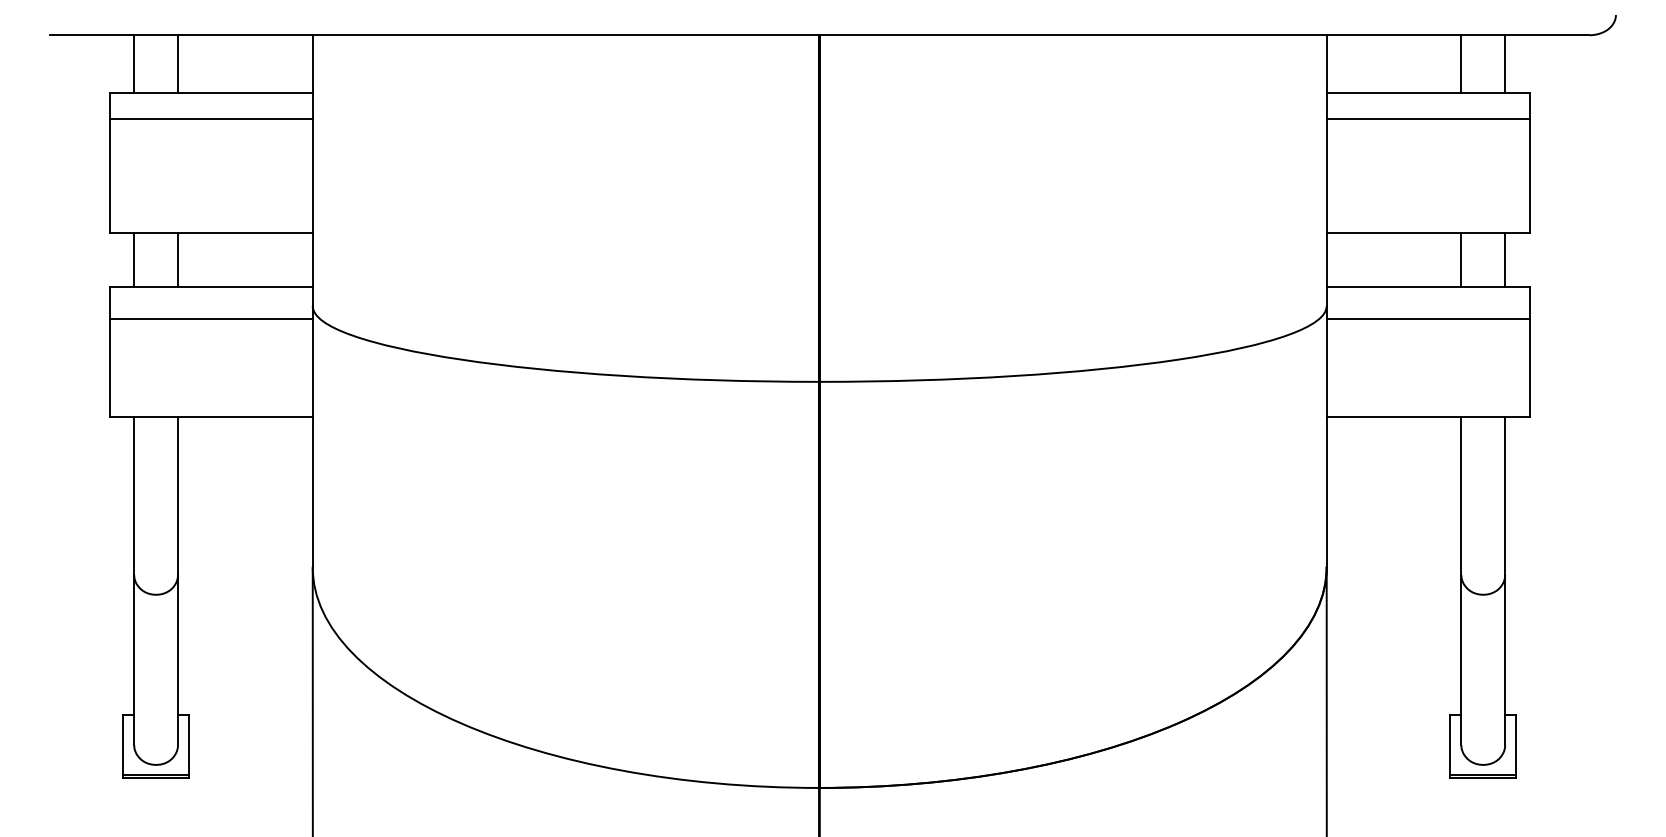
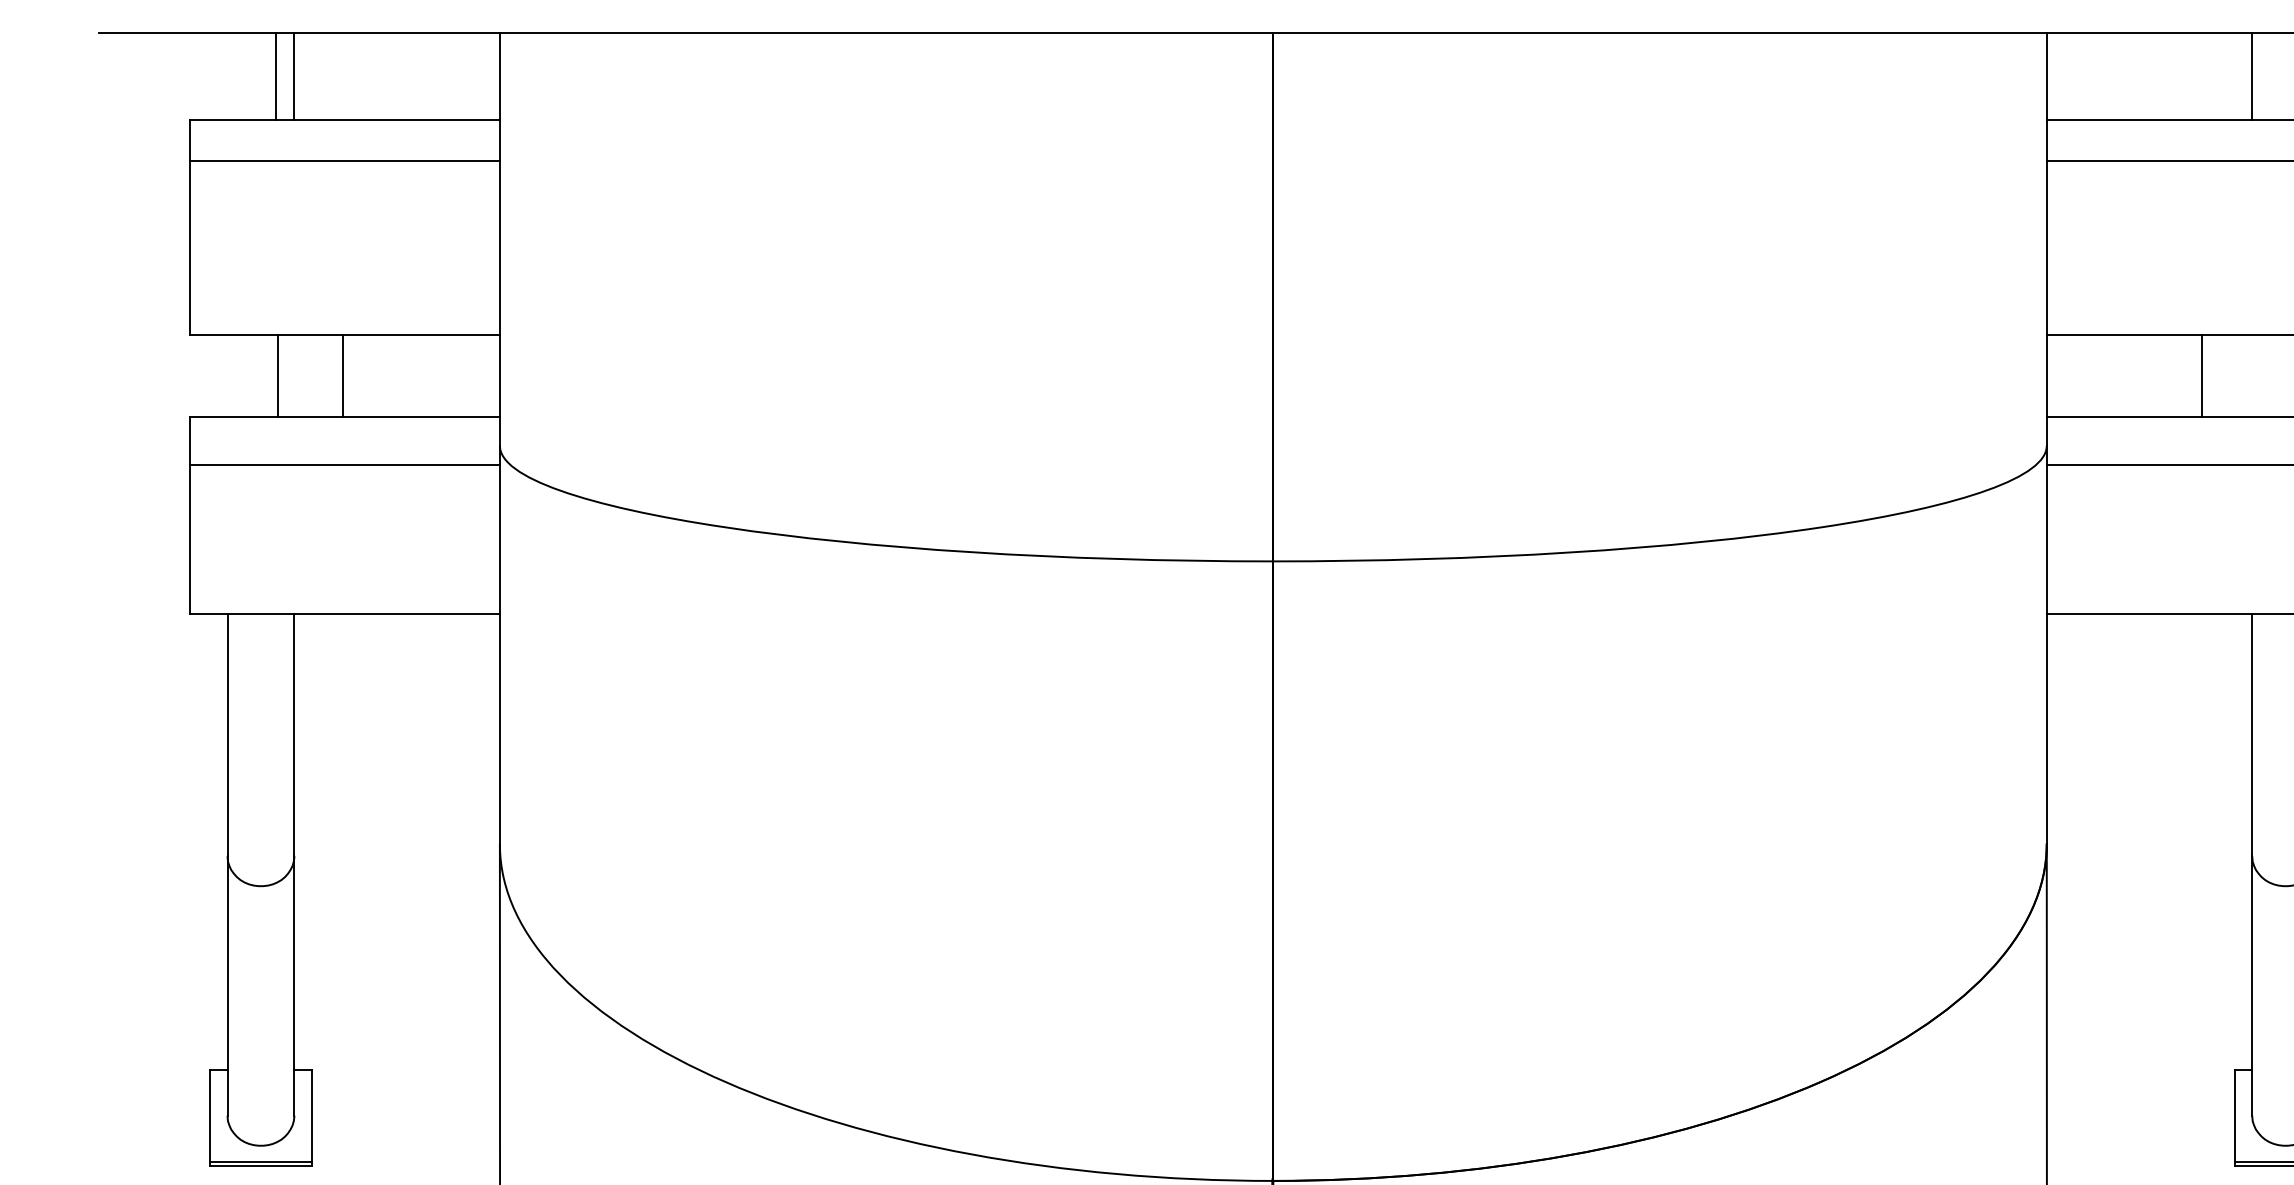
line: (134, 63) -> (276, 75), moved
line: (134, 260) -> (278, 376), moved
line: (178, 260) -> (343, 376), moved
line: (1461, 260) -> (2202, 376), moved

